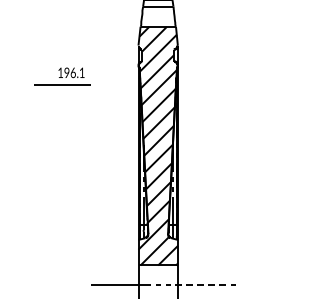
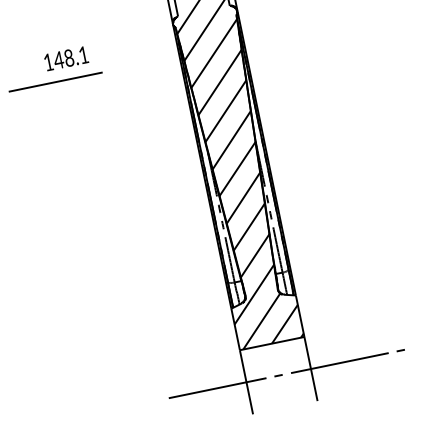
text: (69, 72) -> (62, 58), 196.1 -> 148.1
line: (195, 285) -> (339, 363), dashed -> solid

